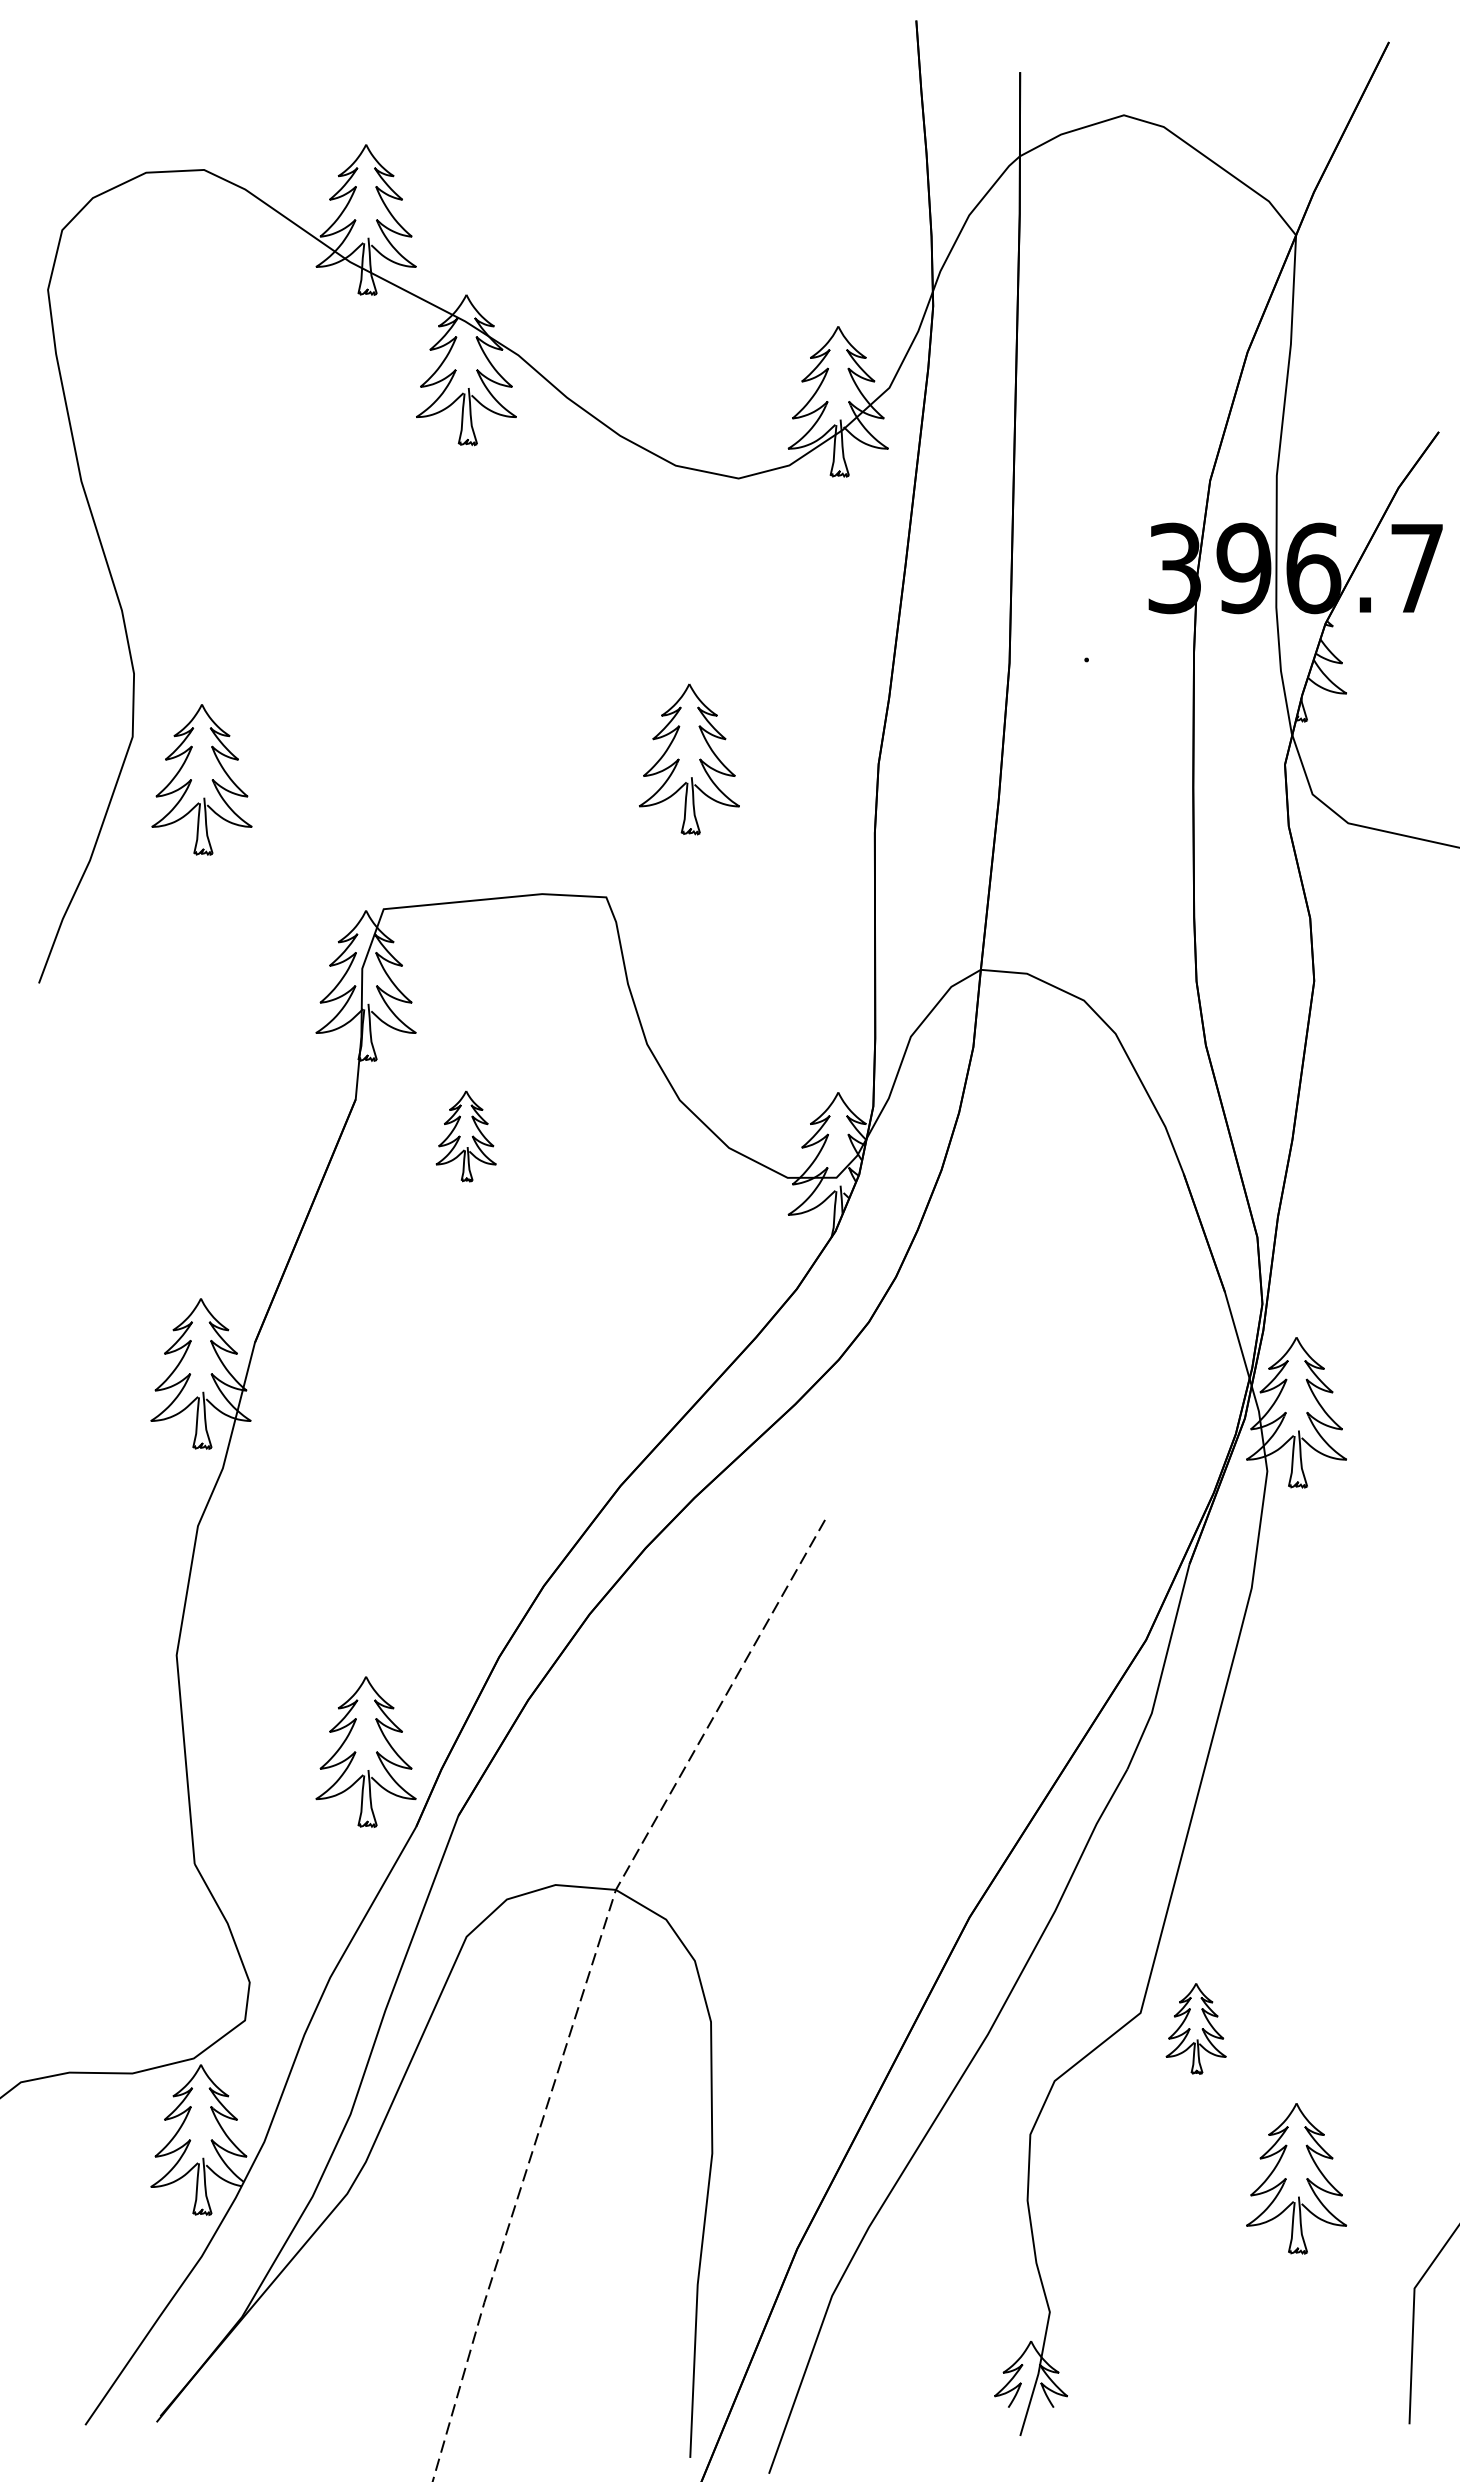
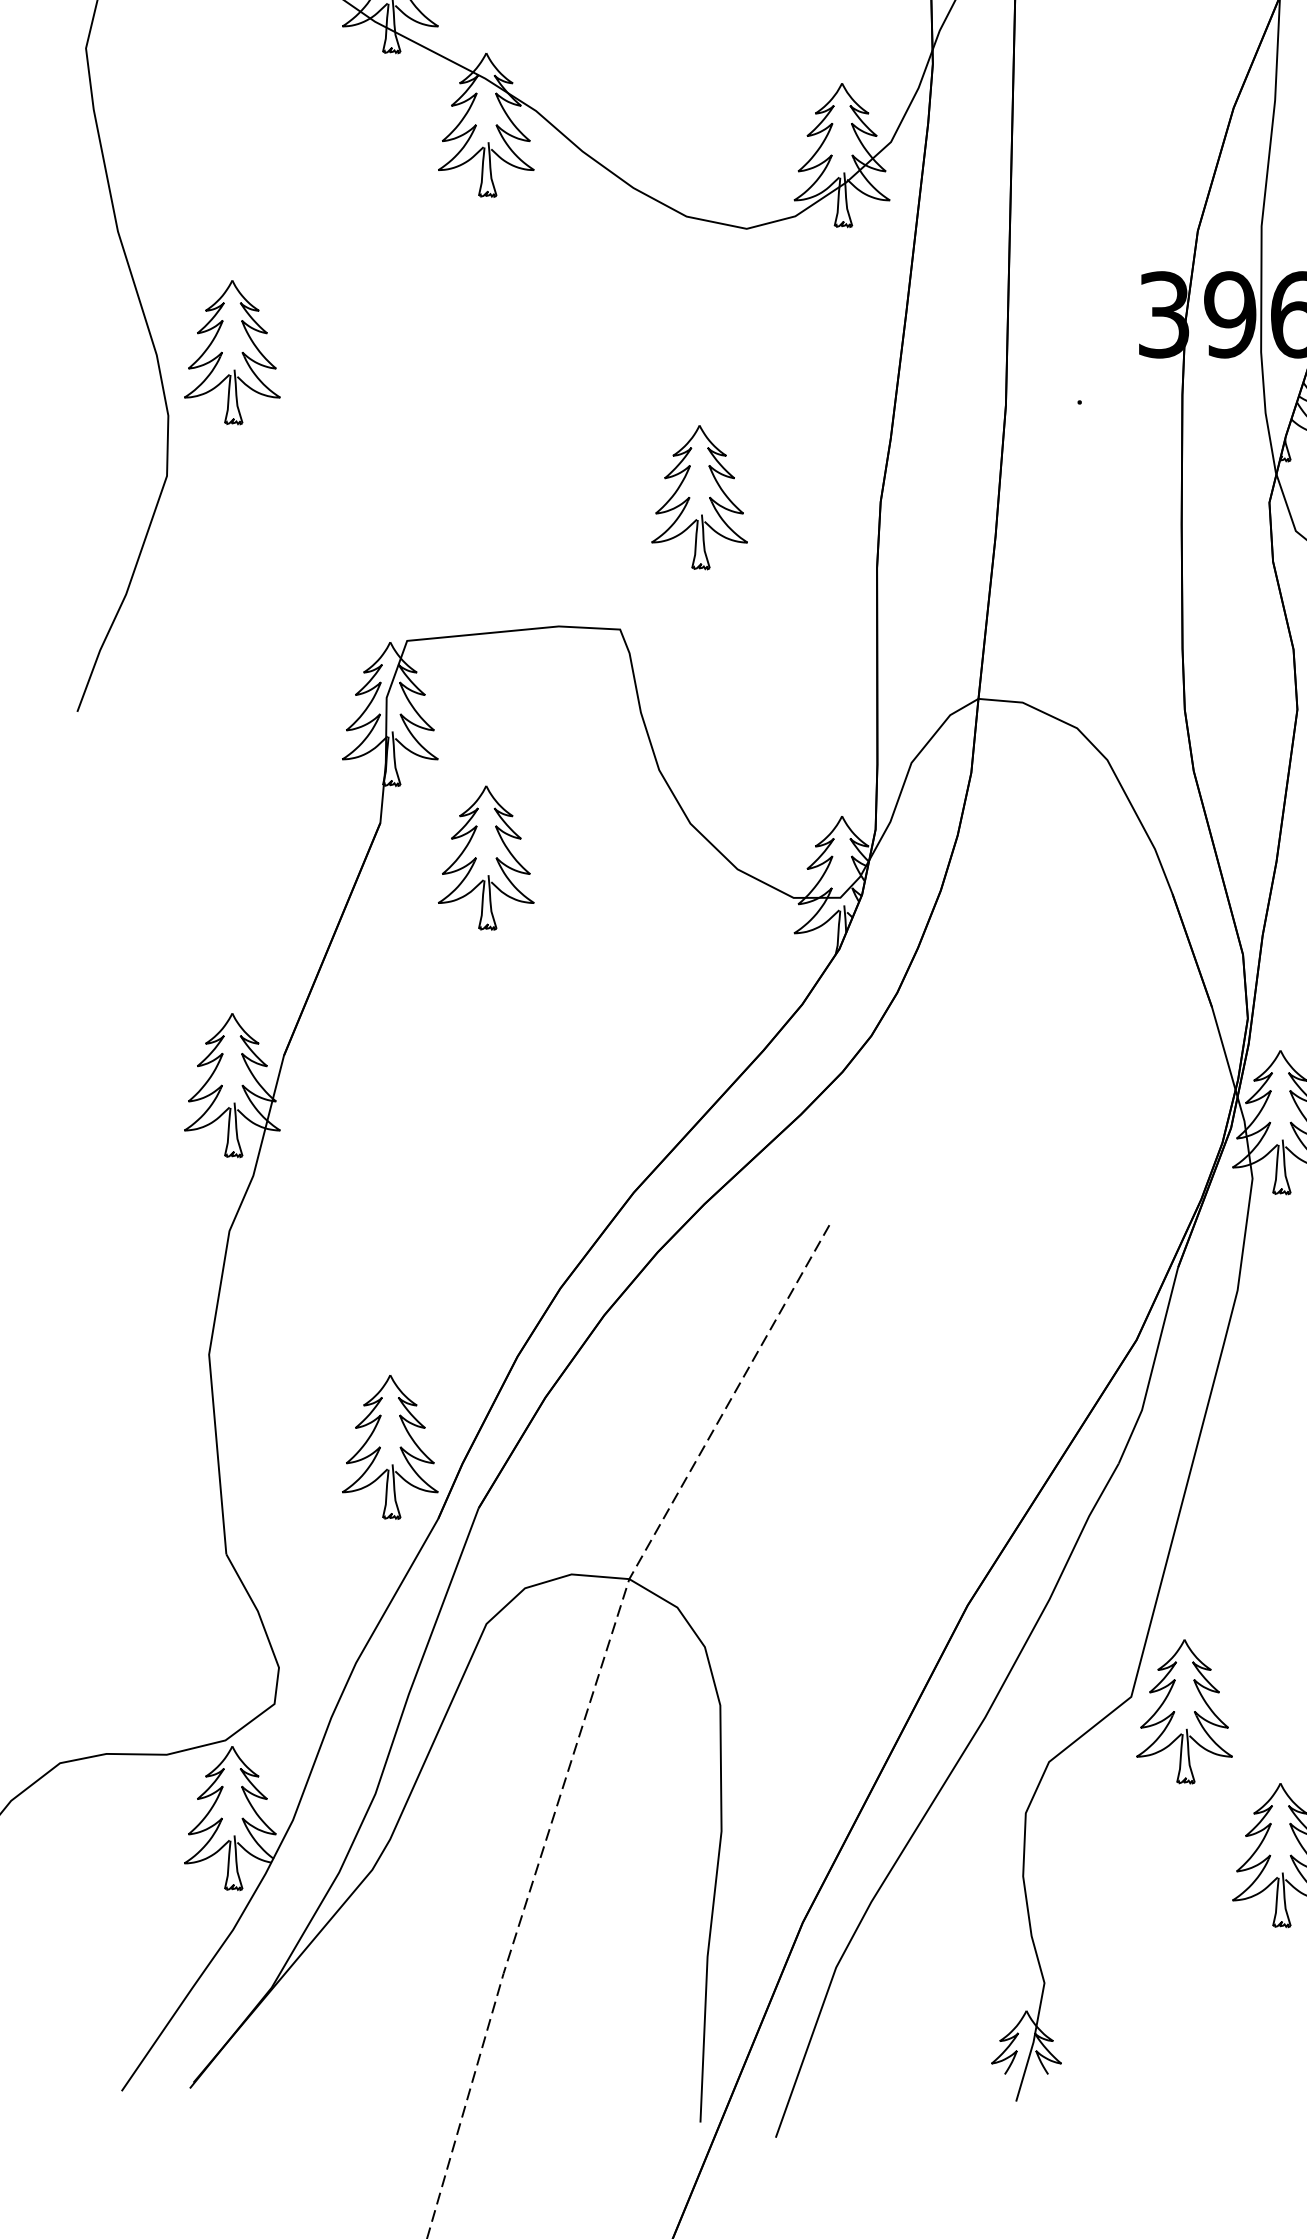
part: (191, 779) -> (222, 352), moved
part: (465, 1136) -> (485, 858), size x1.67
part: (1195, 2028) -> (1183, 1711), size x1.67

